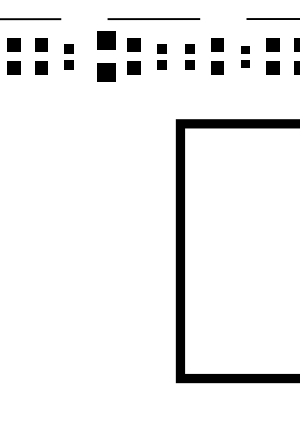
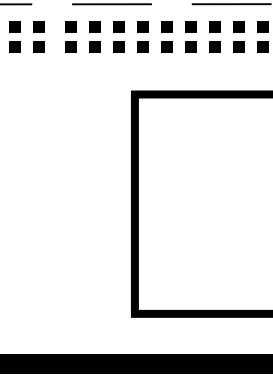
part: (68, 56) -> (38, 36), size x1.43
part: (105, 56) -> (70, 36), size x0.71
part: (161, 56) -> (118, 36), size x1.43
part: (189, 56) -> (142, 36), size x1.43
part: (244, 56) -> (190, 36), size x1.67

